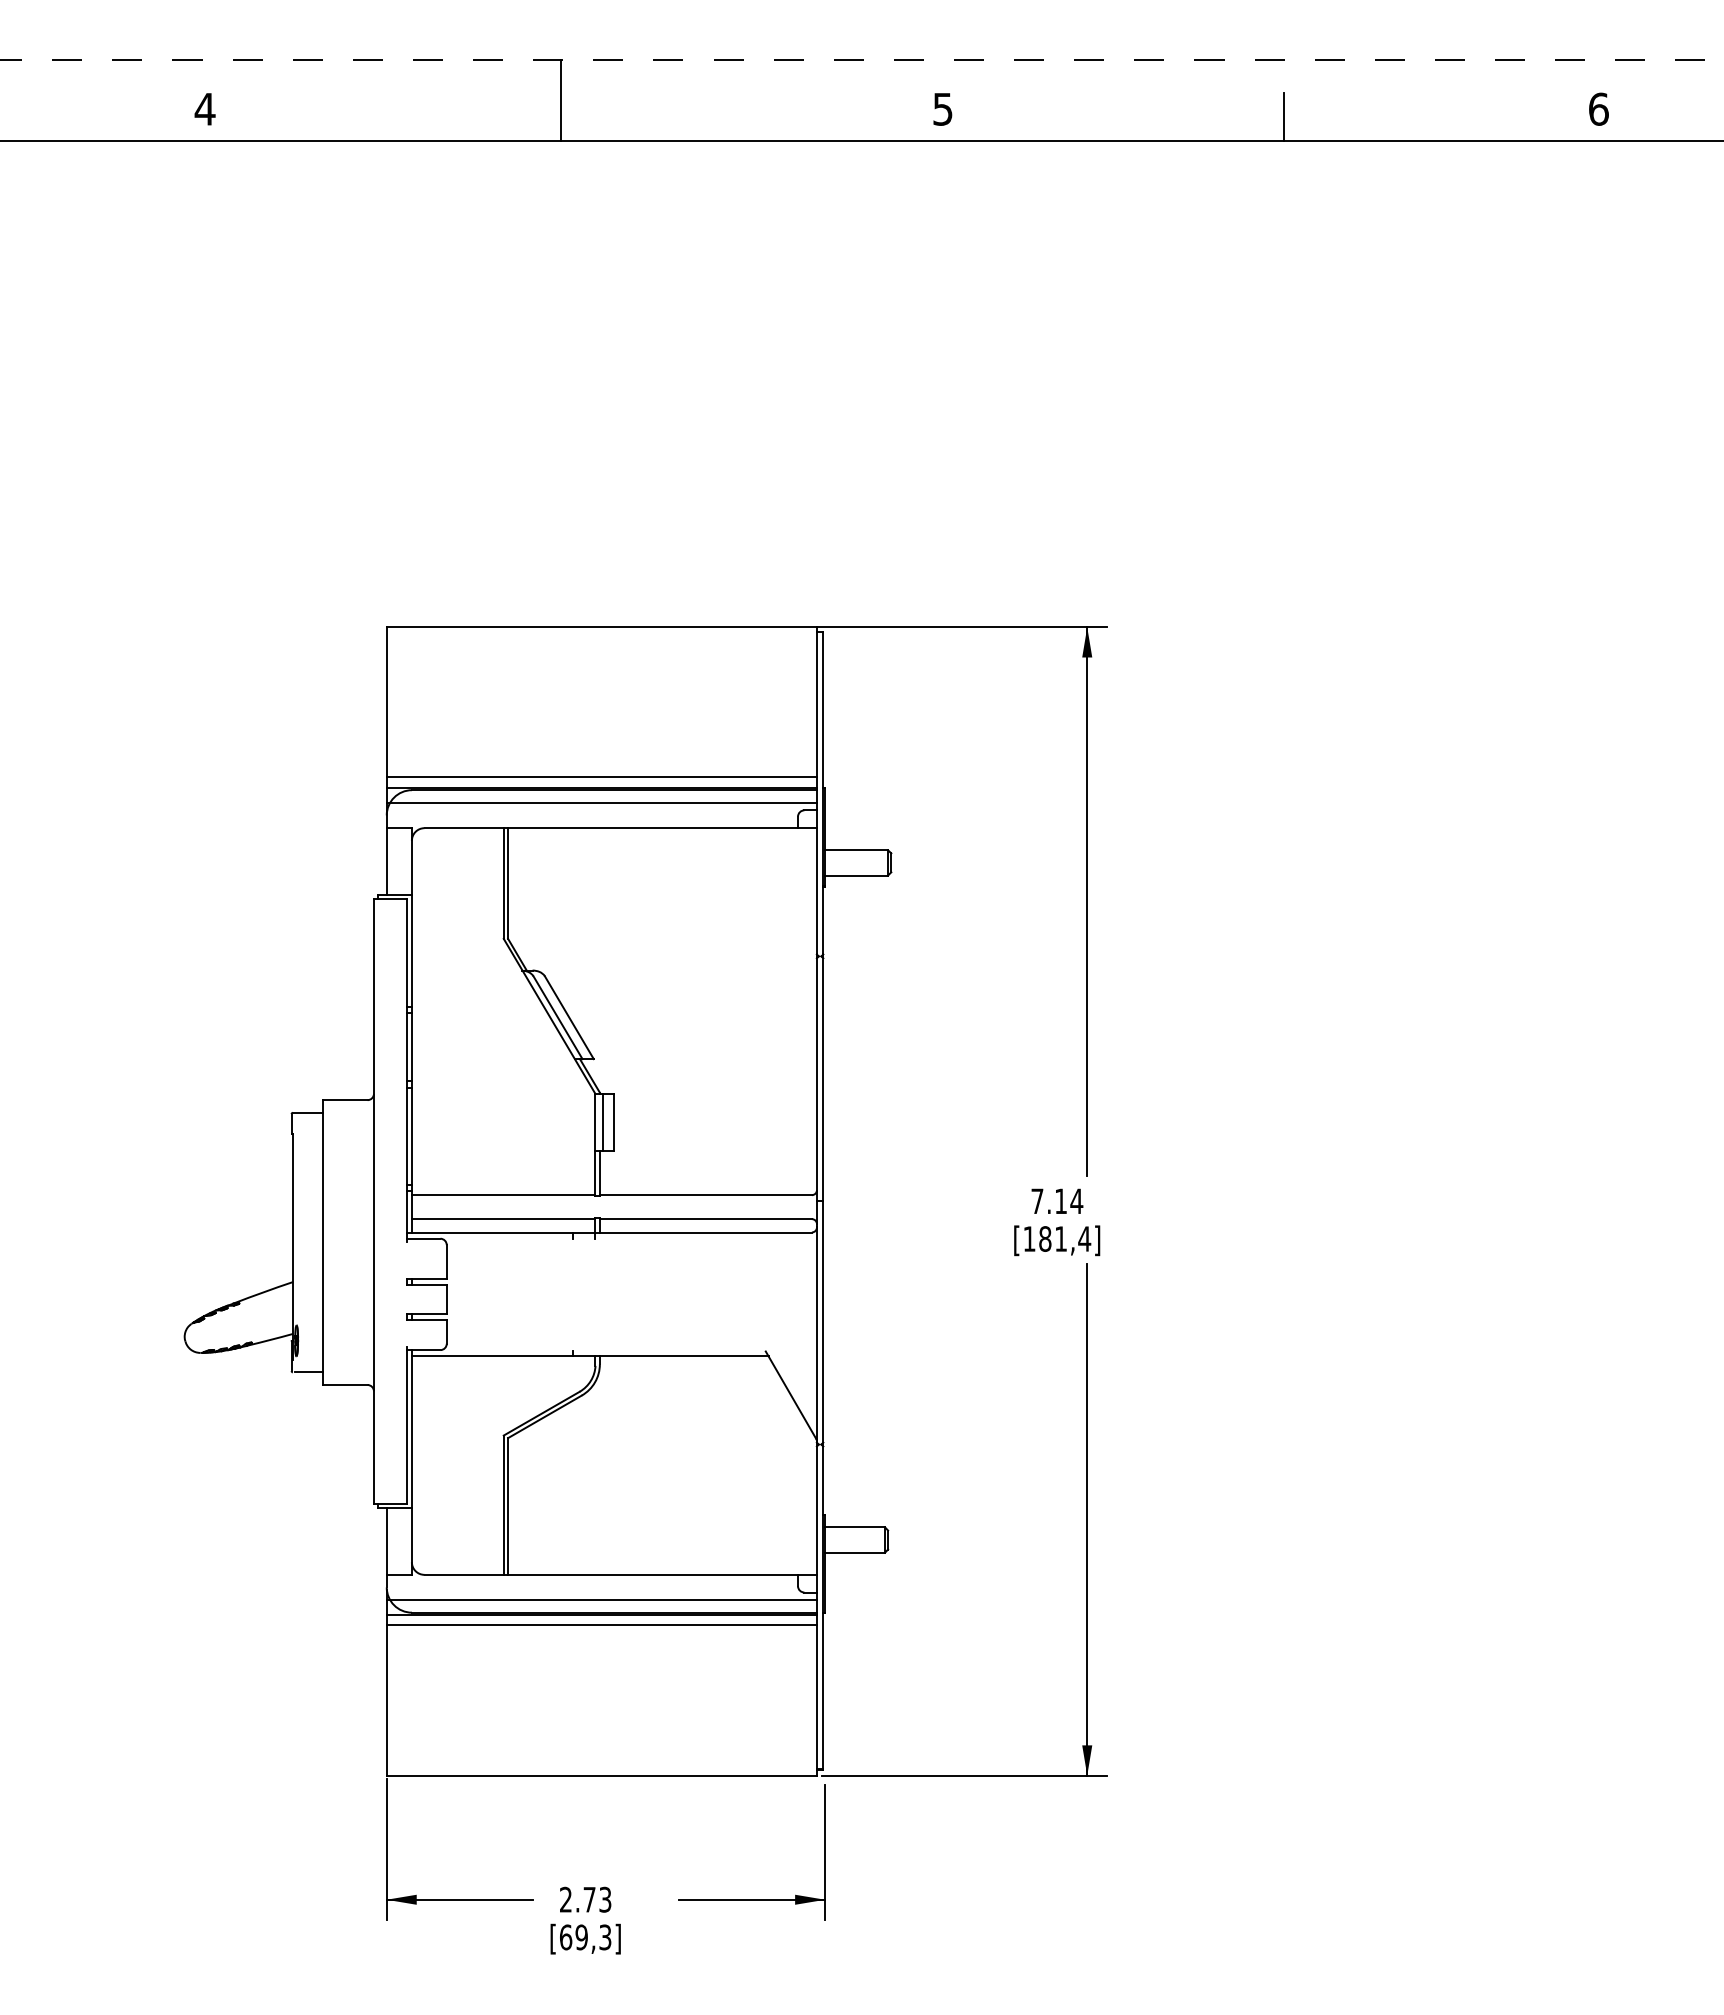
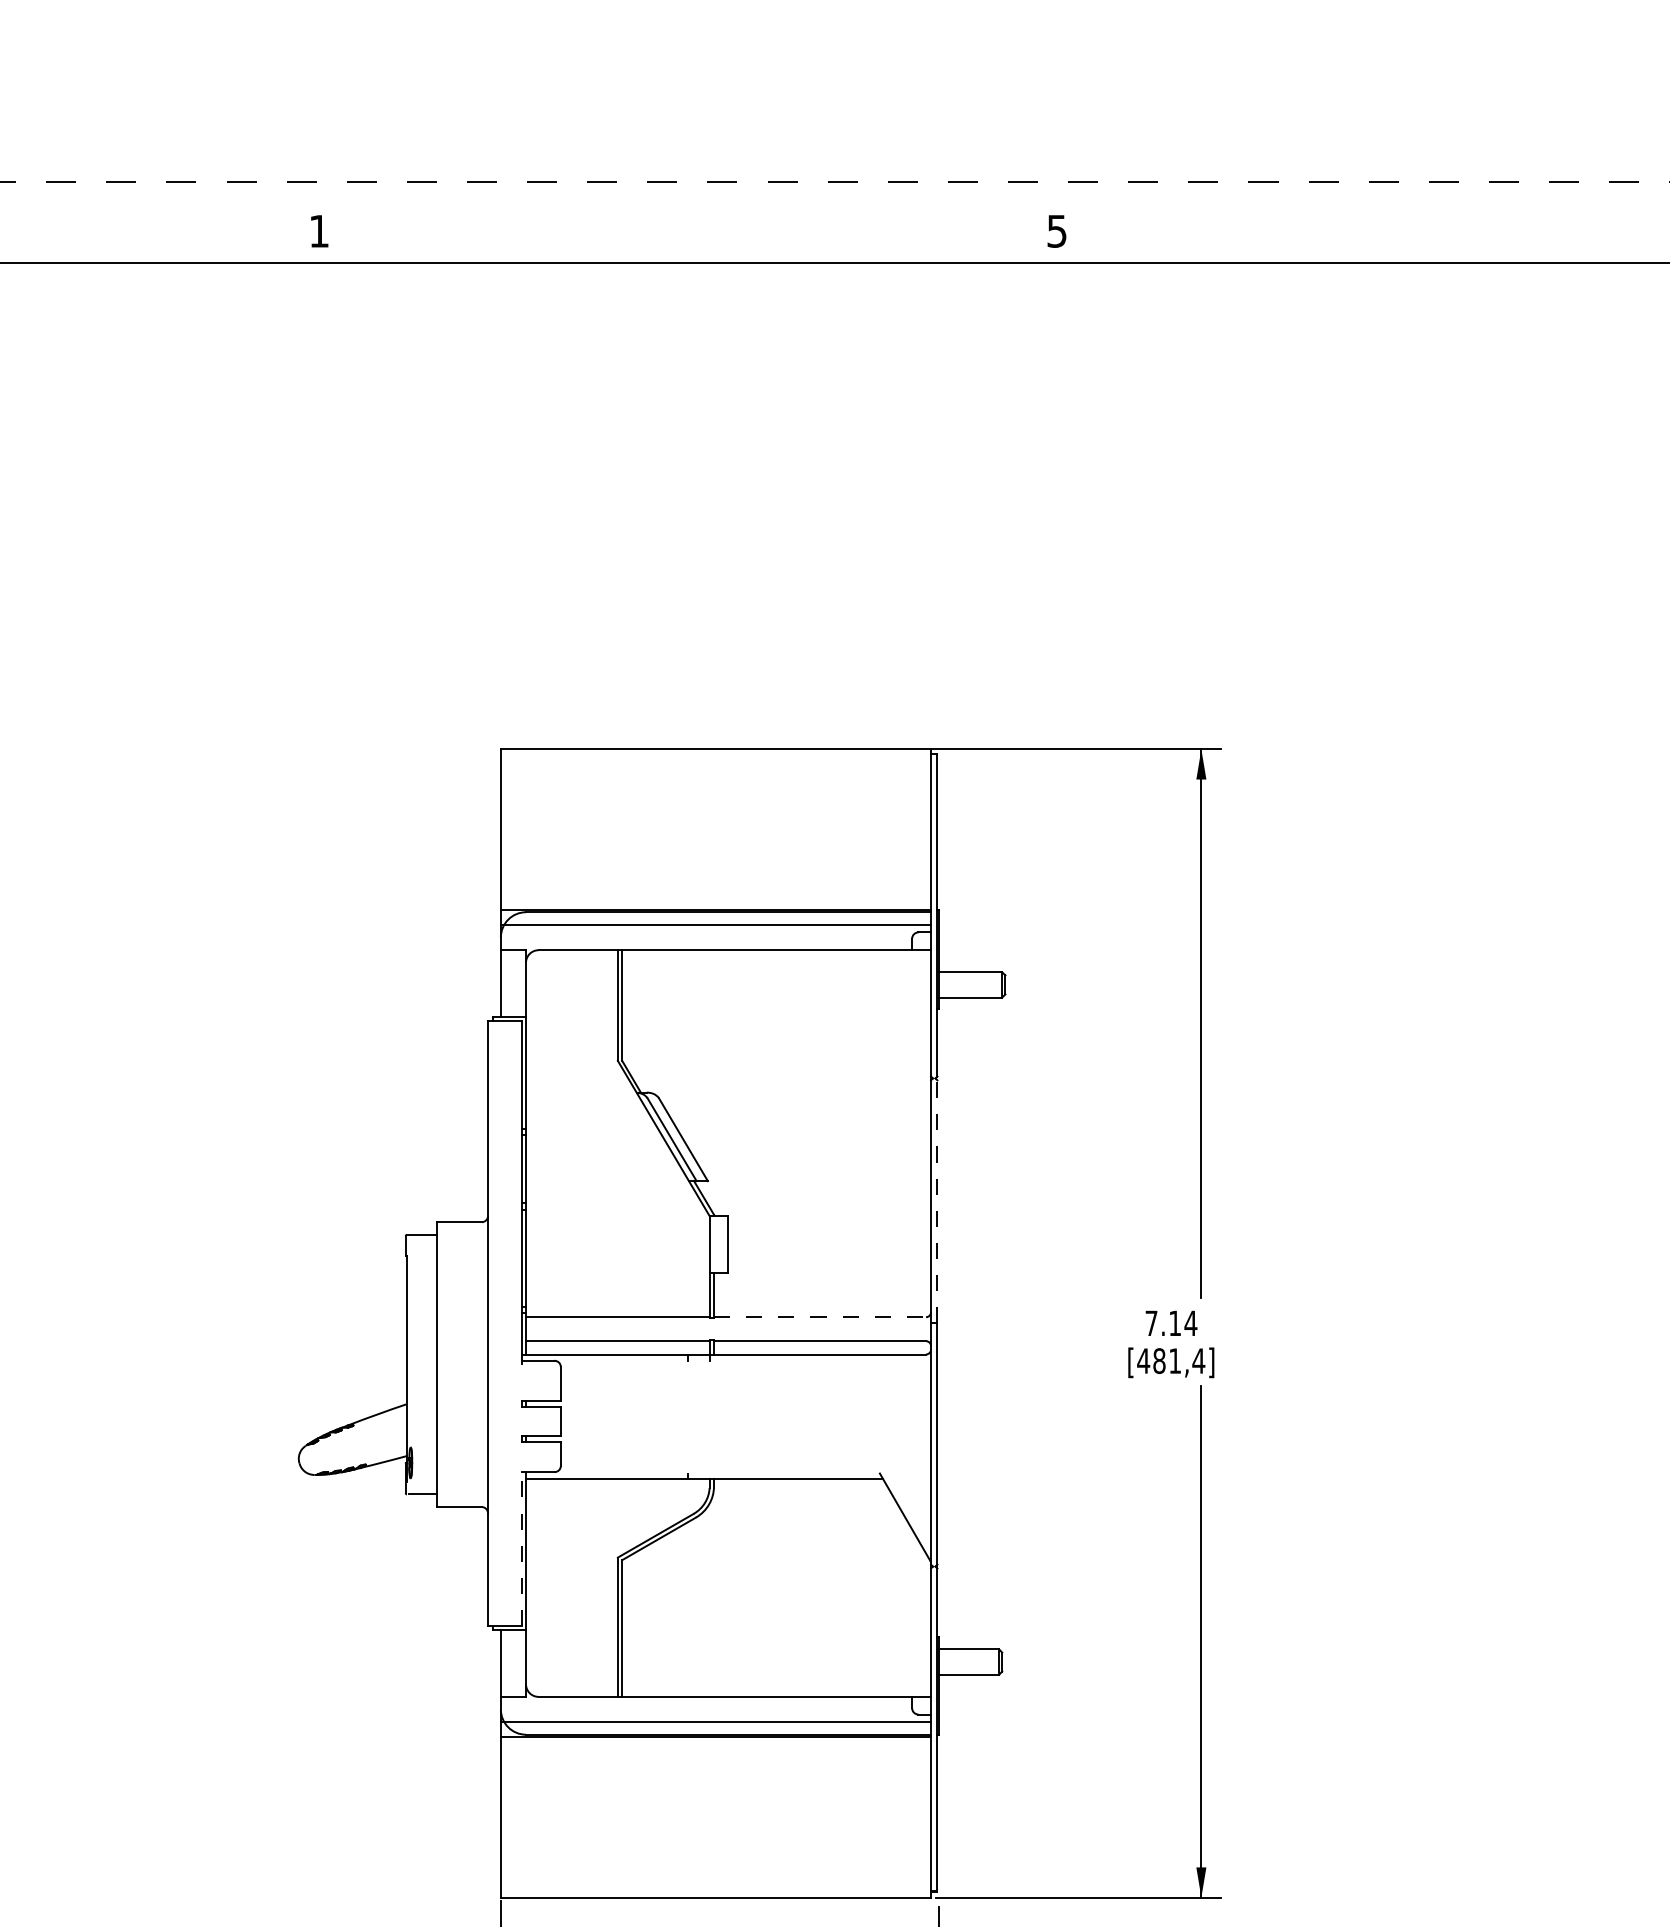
line: (560, 100) -> (674, 222), removed
text: (204, 109) -> (318, 231), 4 -> 1
line: (1283, 116) -> (1397, 238), removed
line: (601, 777) -> (715, 899), removed
line: (823, 1077) -> (937, 1199), solid -> dashed
line: (603, 1121) -> (717, 1243), removed
line: (706, 1195) -> (820, 1317), solid -> dashed
text: (1029, 1238) -> (1143, 1360), [181,4] -> [481,4]
line: (407, 1425) -> (521, 1547), solid -> dashed
line: (601, 1625) -> (715, 1747), removed

